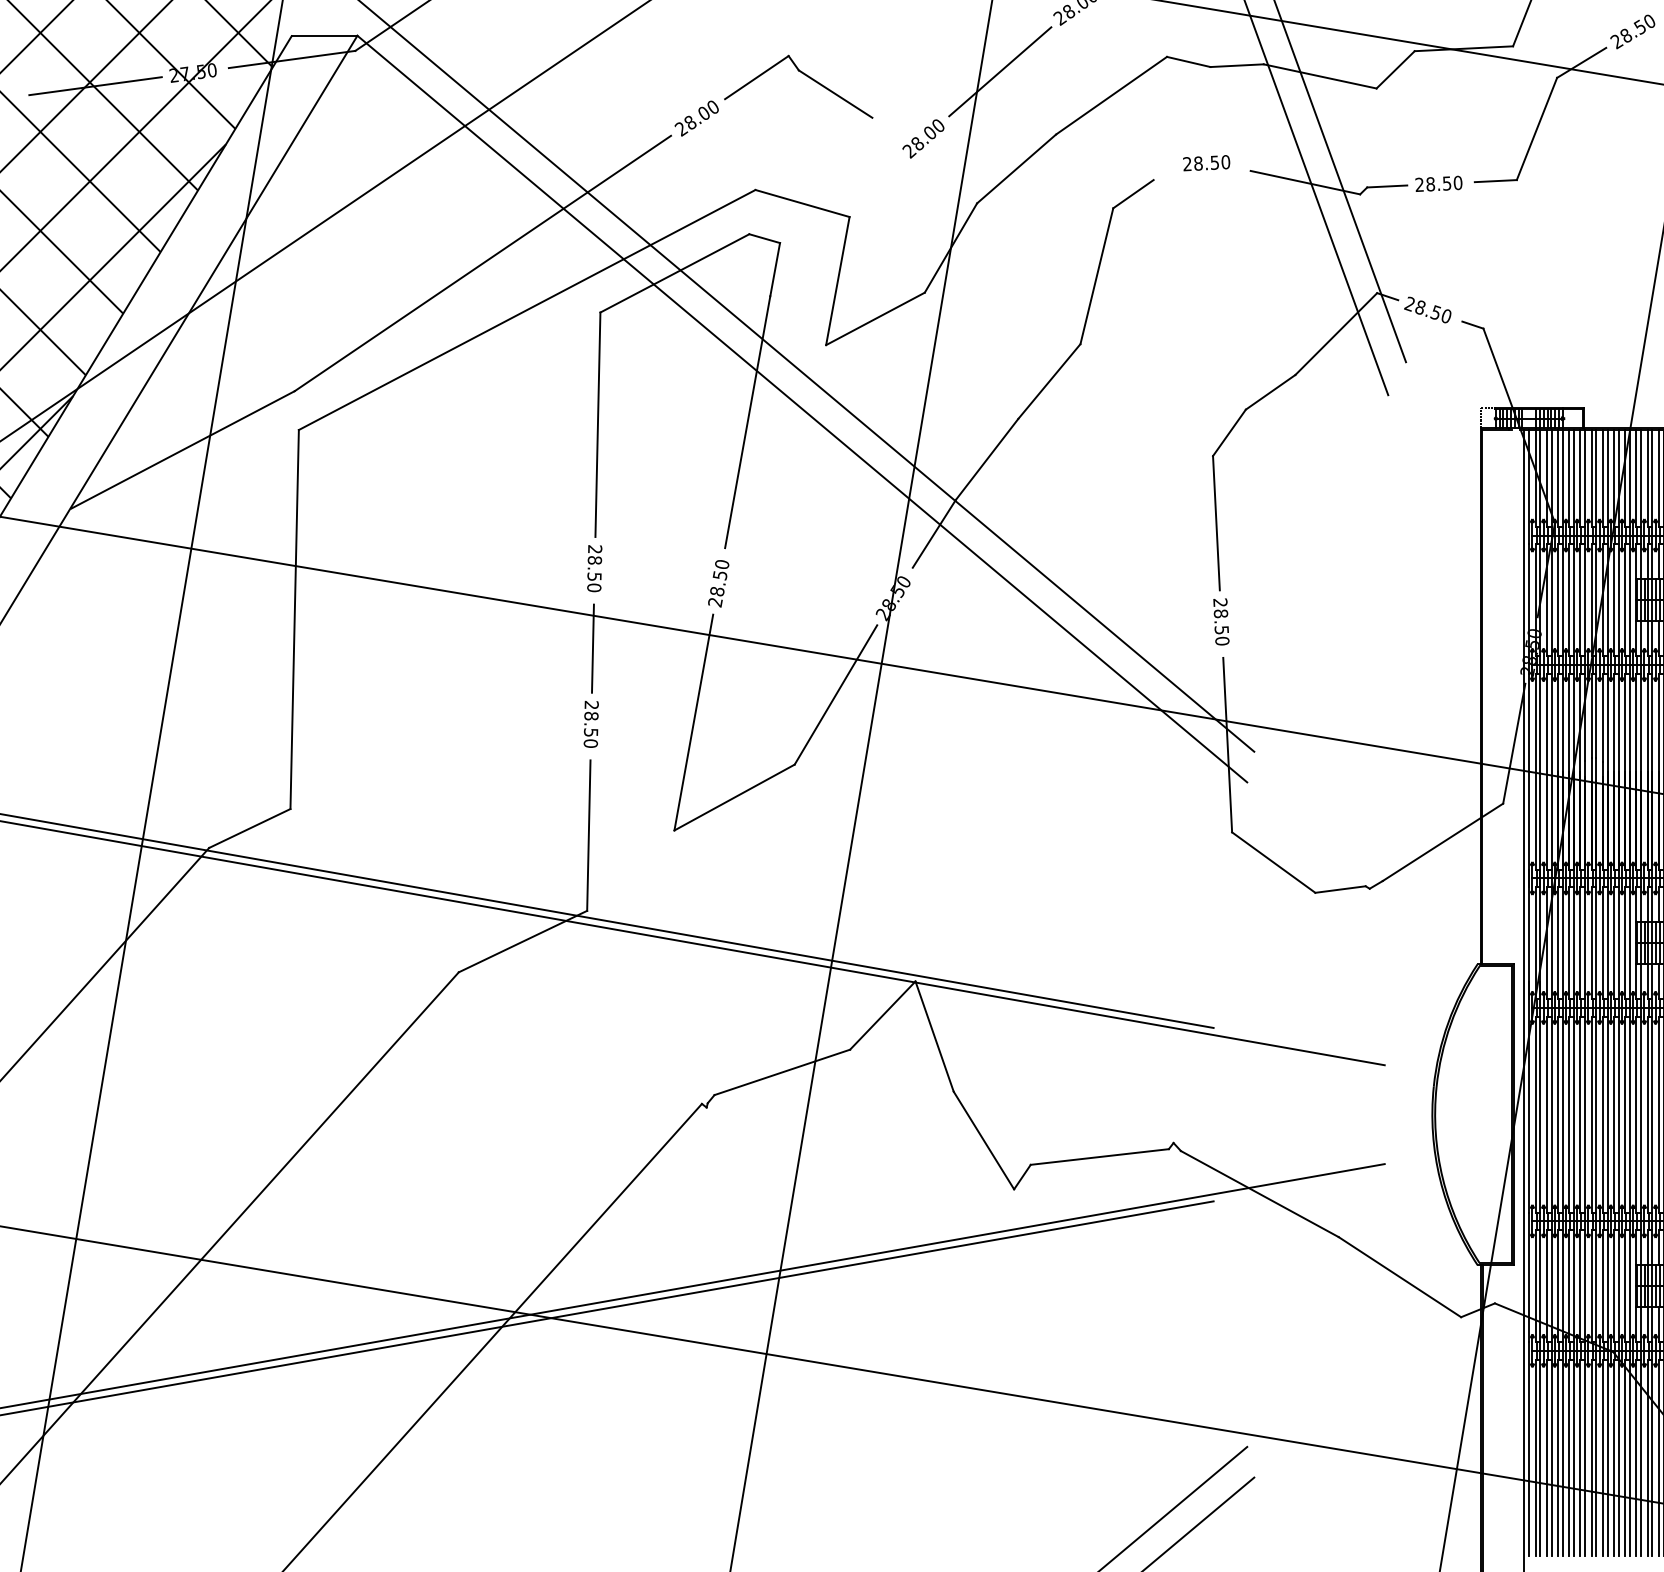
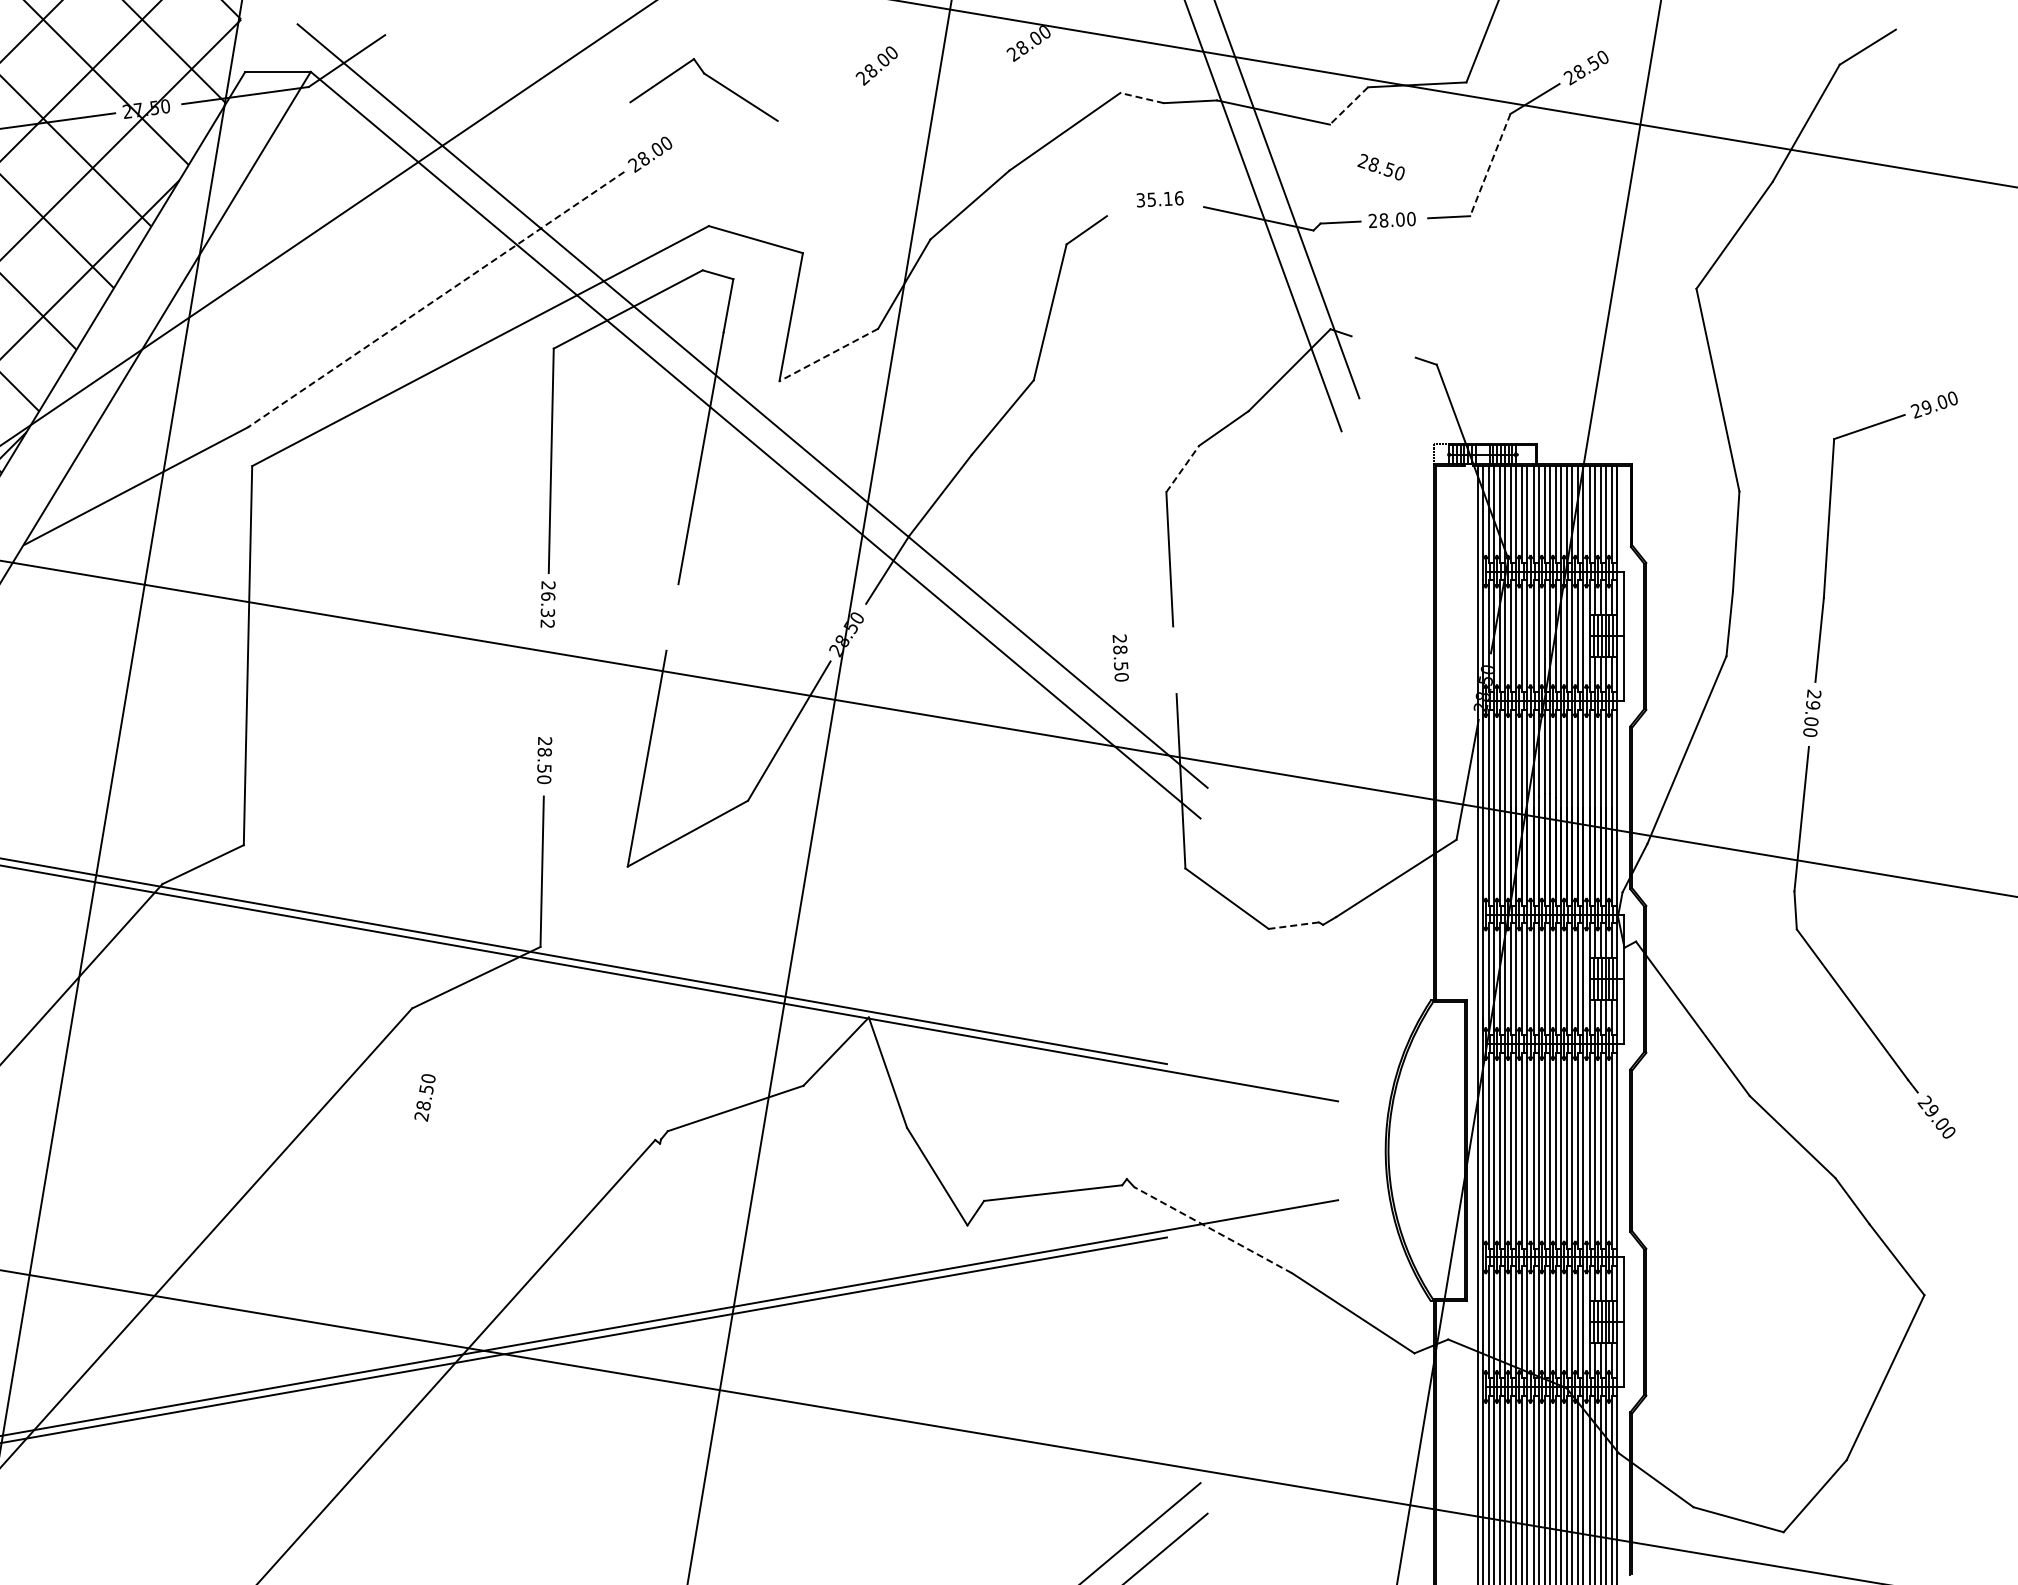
line: (1188, 61) -> (1141, 97), solid -> dashed
line: (1395, 69) -> (1348, 105), solid -> dashed
line: (1000, 71) -> (953, 107), removed
part: (804, 75) -> (709, 78), moved
line: (1537, 129) -> (1490, 165), solid -> dashed
text: (923, 138) -> (876, 65), moved
text: (1206, 163) -> (1159, 199), 28.50 -> 35.16
text: (1447, 183) -> (1400, 219), 28.50 -> 28.00
line: (482, 263) -> (435, 299), solid -> dashed
text: (1427, 310) -> (1380, 167), moved
line: (875, 319) -> (828, 355), solid -> dashed
line: (1230, 432) -> (1183, 468), solid -> dashed
text: (594, 574) -> (547, 610), 28.50 -> 26.32
text: (718, 583) -> (424, 1097), moved
text: (1221, 621) -> (1120, 657), moved
line: (593, 648) -> (546, 684), removed
line: (1340, 889) -> (1293, 925), solid -> dashed
line: (1260, 1194) -> (1213, 1230), solid -> dashed

